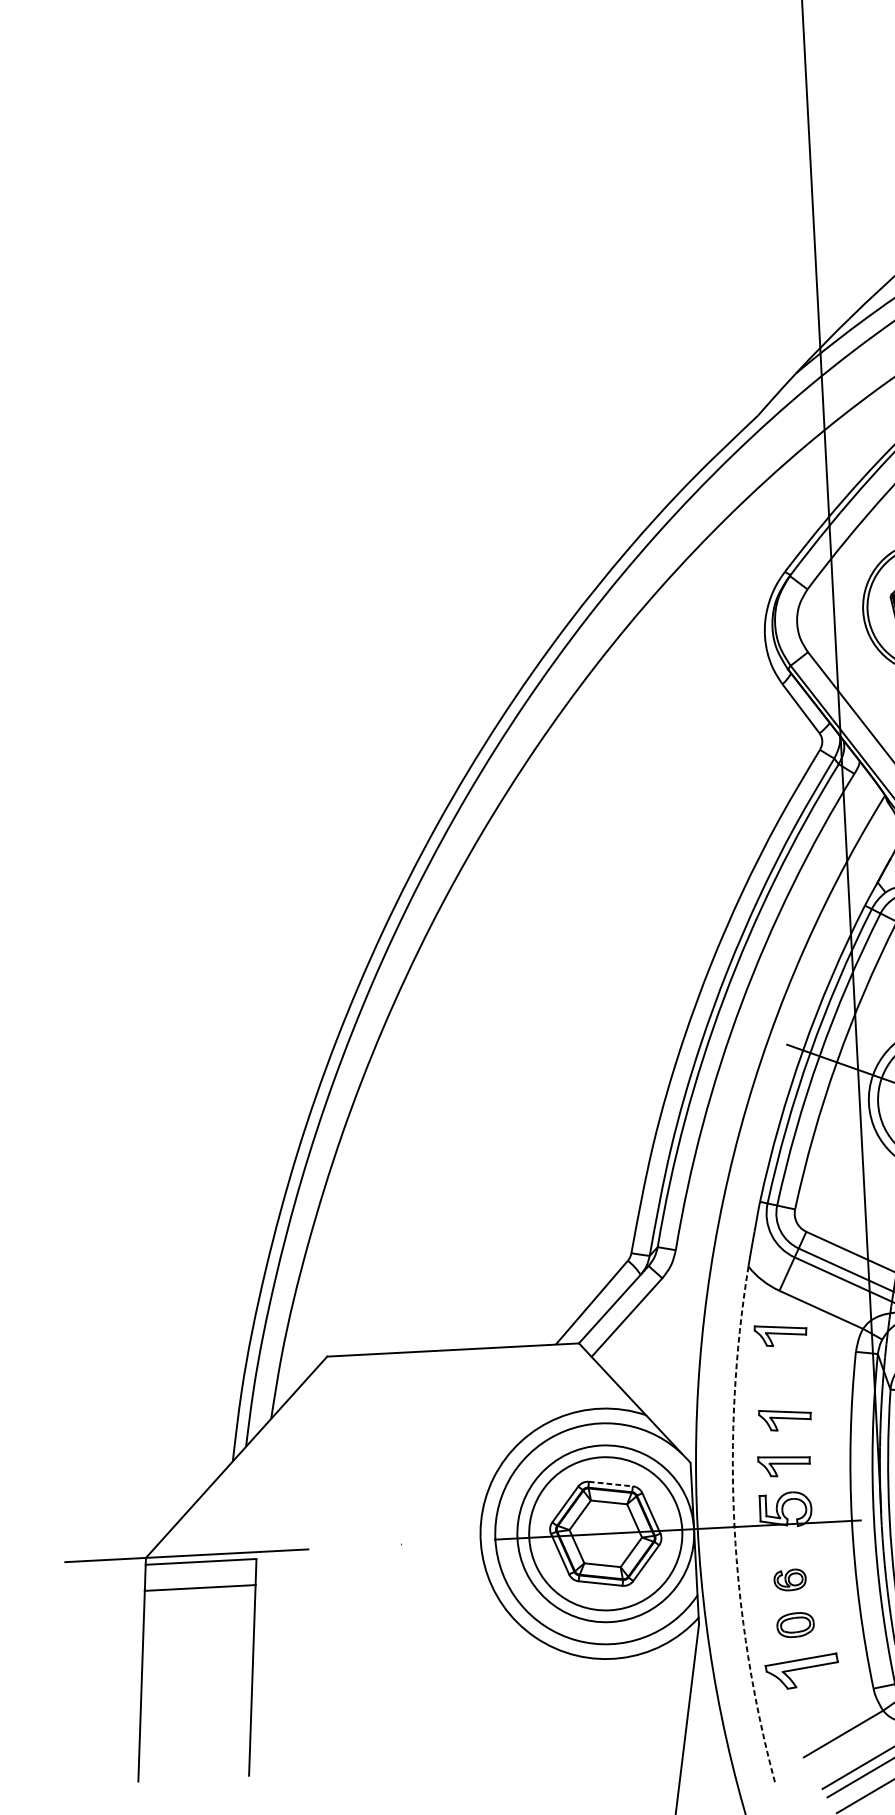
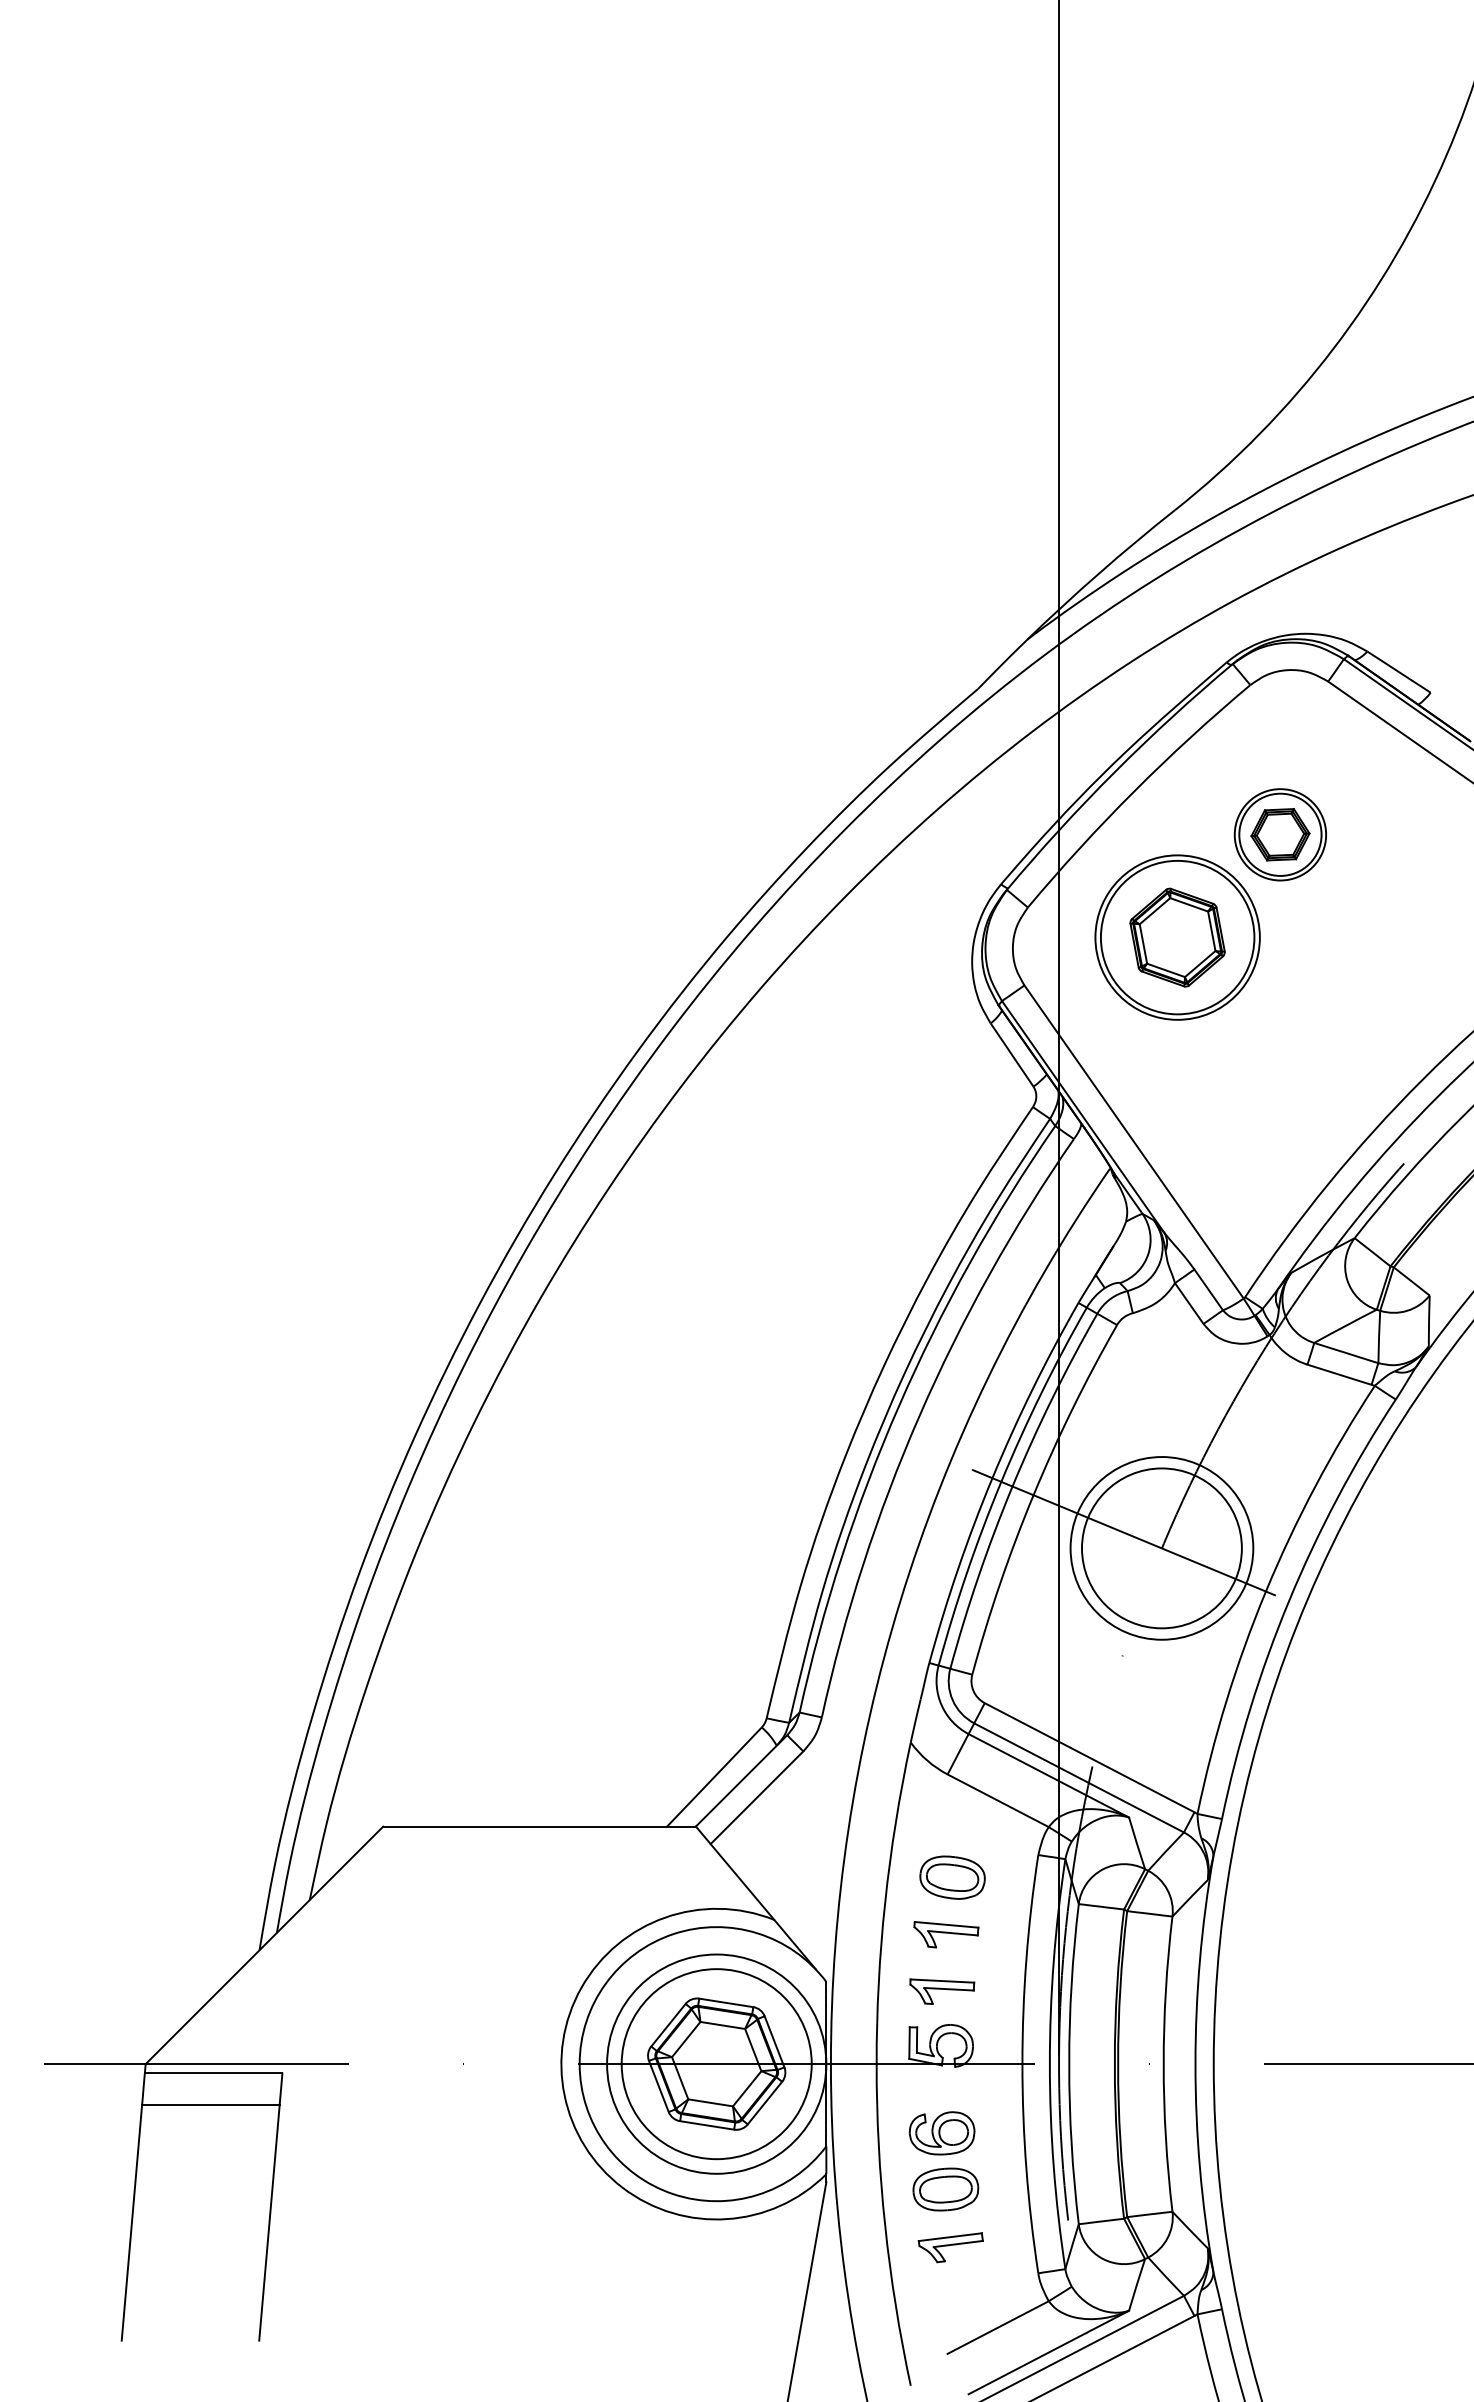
part: (780, 1335) -> (946, 1829), removed
part: (787, 1373) -> (952, 1877), added
line: (611, 1483) -> (726, 2002), dashed -> solid
arc: (734, 1527) -> (876, 2064), dashed -> solid
part: (789, 1580) -> (941, 2133), size x1.67
part: (795, 1625) -> (945, 2189), size x1.43
part: (801, 1671) -> (950, 2247), size x0.71

